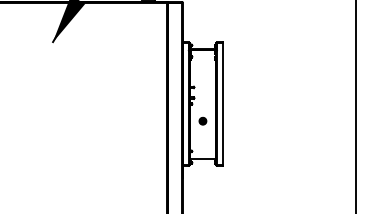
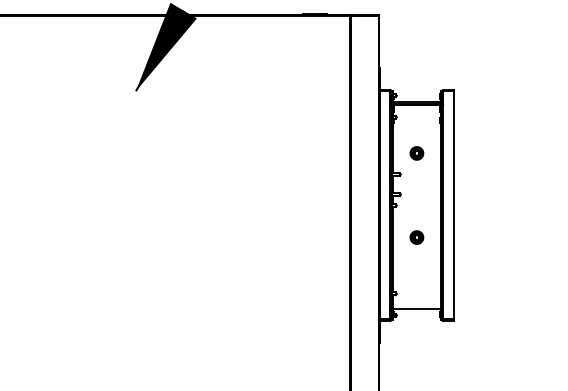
part: (202, 75) -> (416, 152), added

